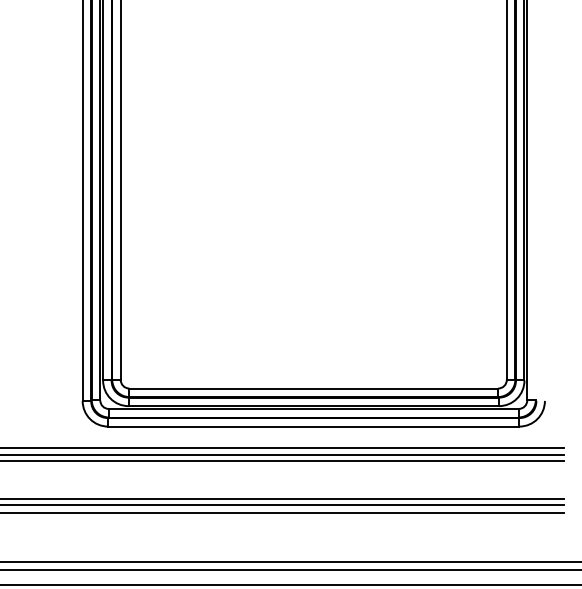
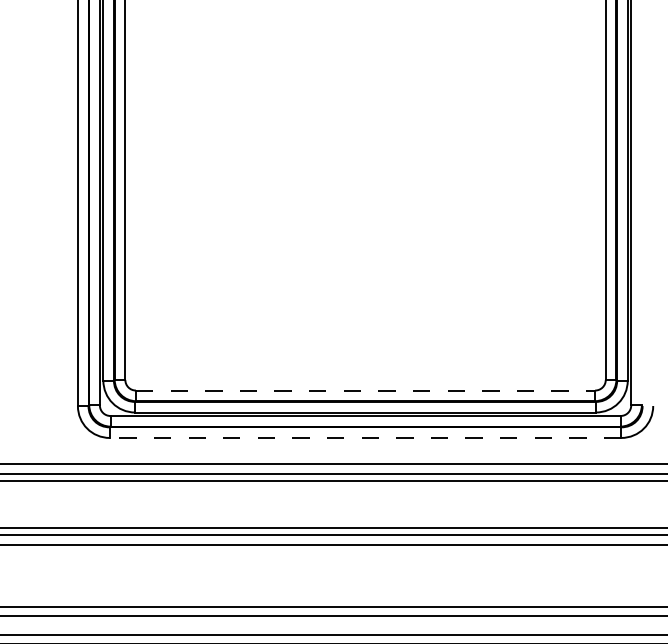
line: (314, 388) -> (366, 390), solid -> dashed
line: (313, 426) -> (365, 437), solid -> dashed

